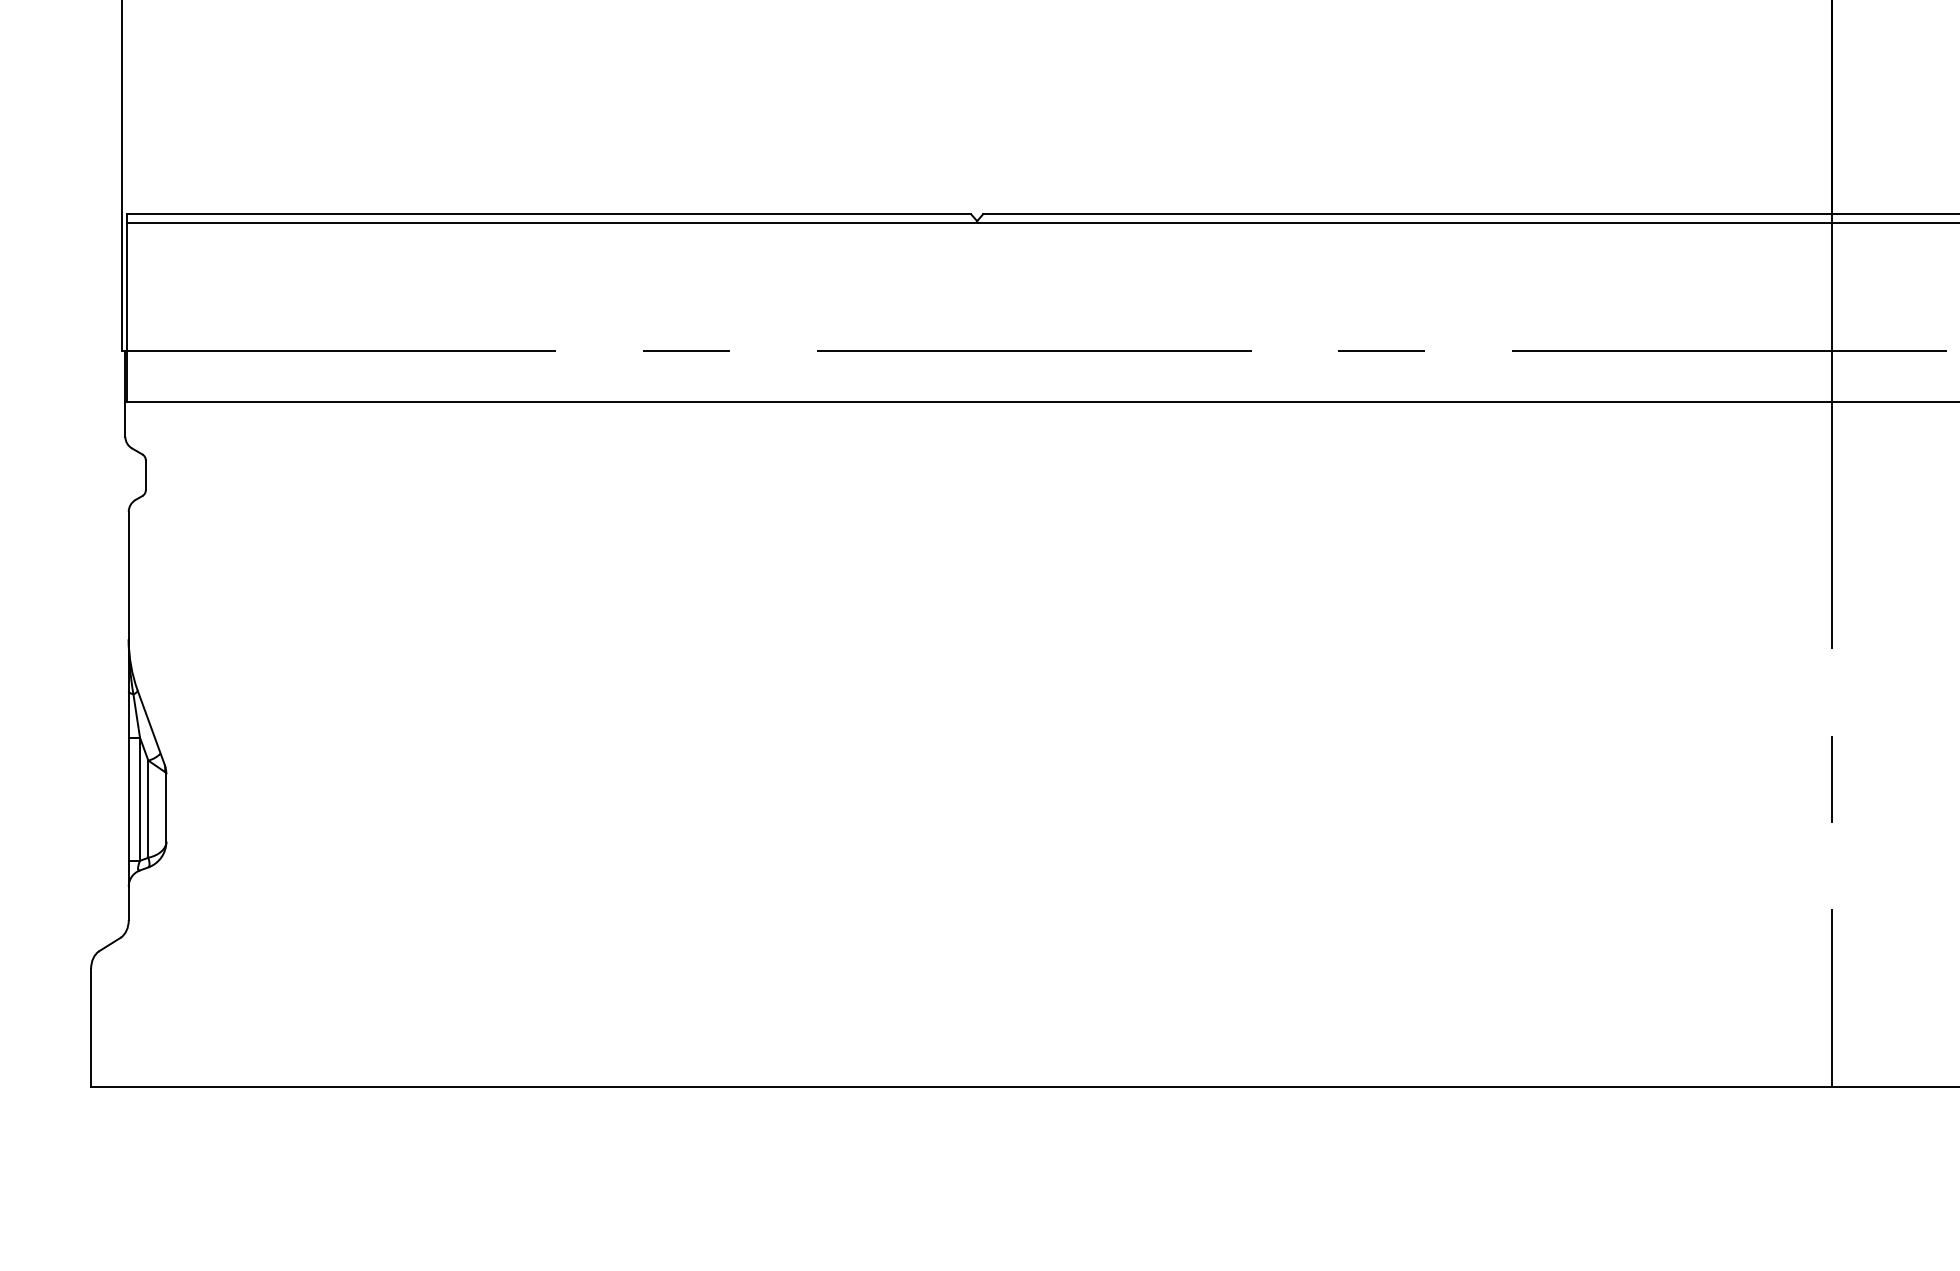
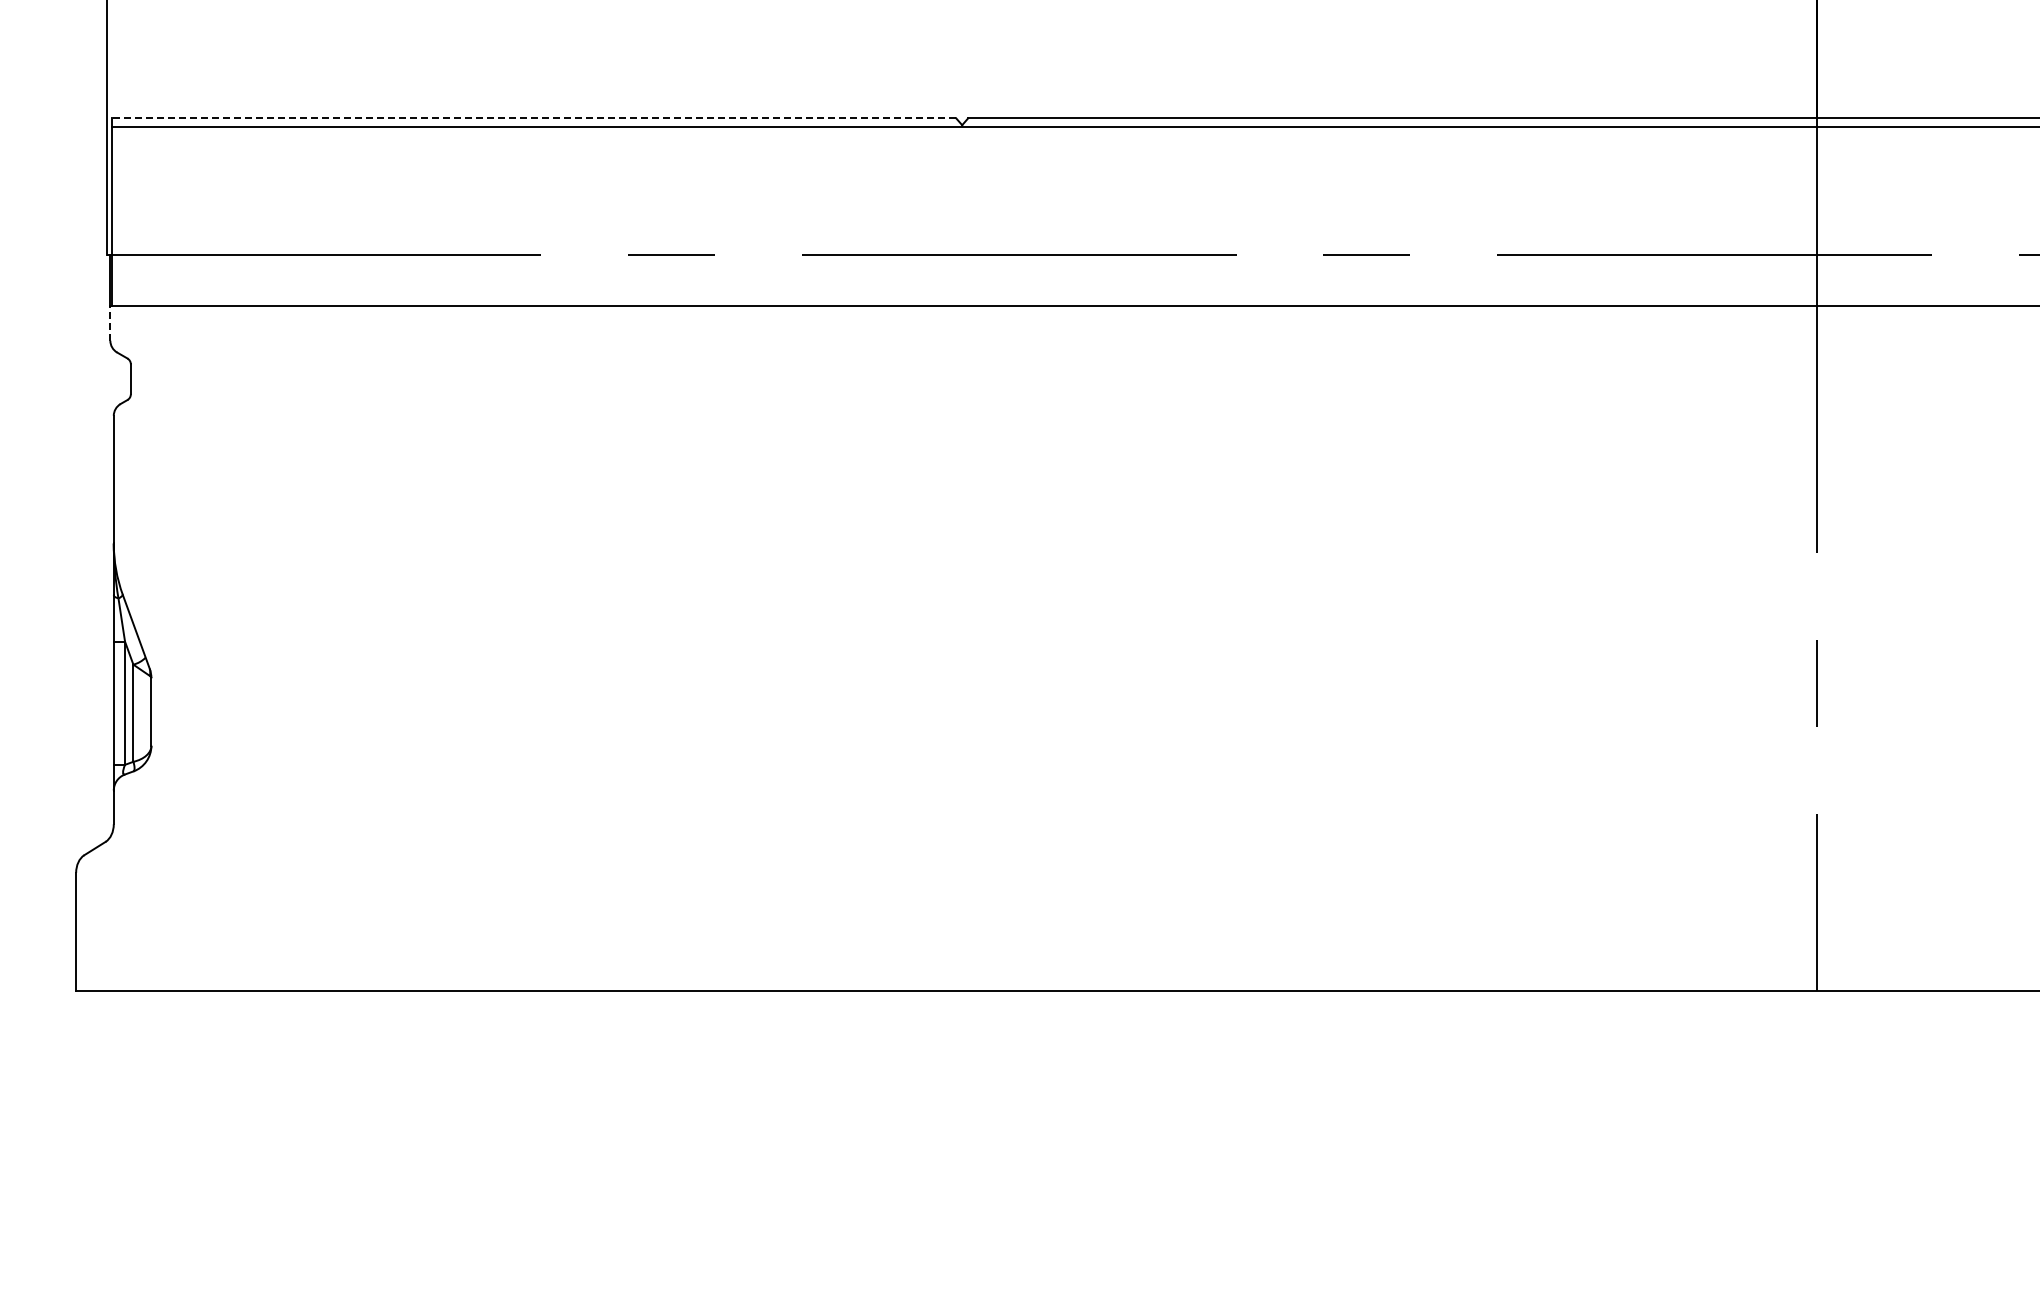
line: (548, 214) -> (533, 118), solid -> dashed
line: (125, 419) -> (110, 323), solid -> dashed

